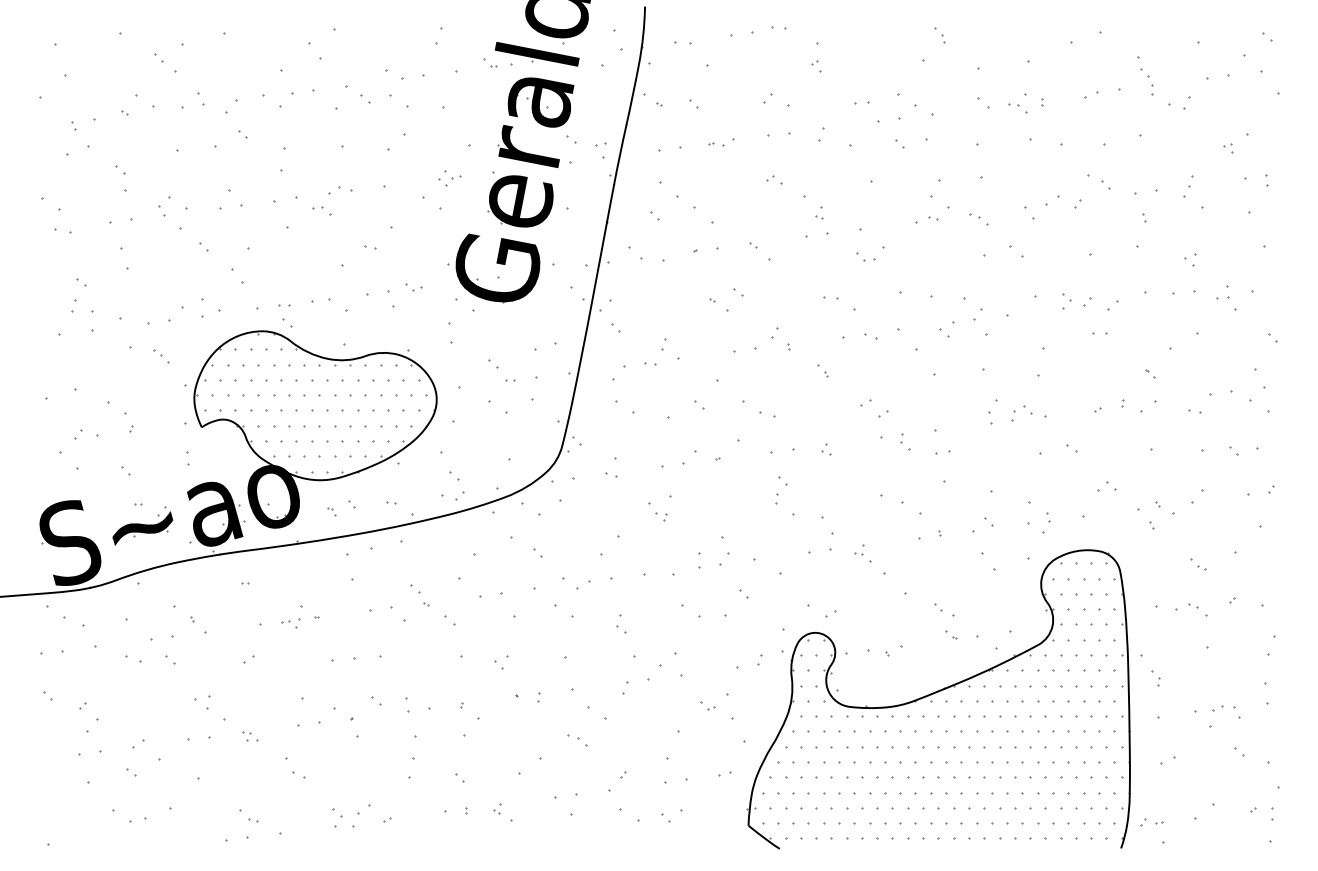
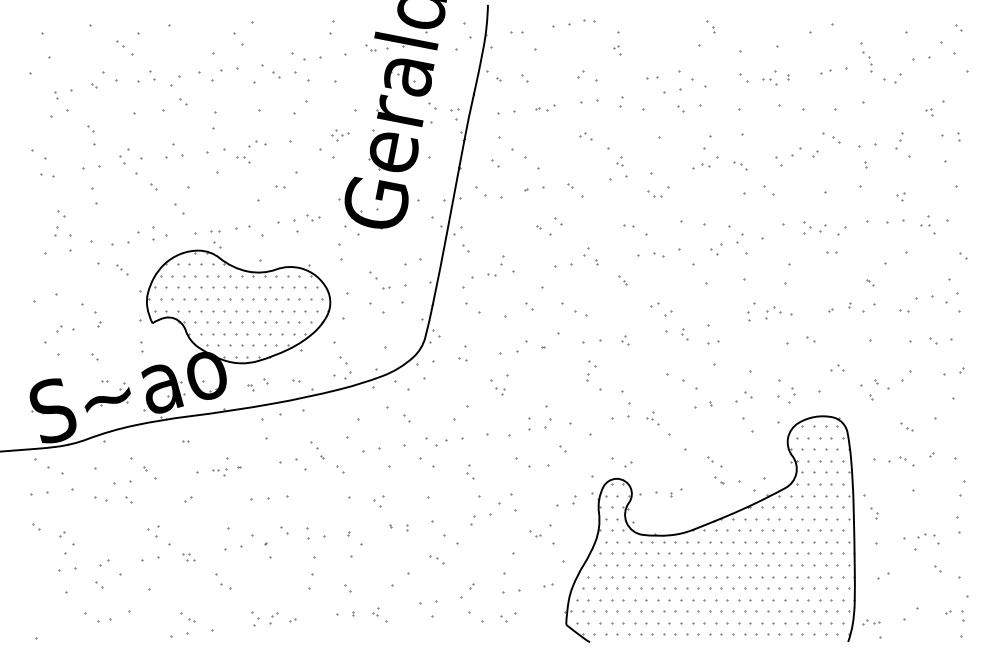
part: (362, 816) -> (274, 617), size x0.62

